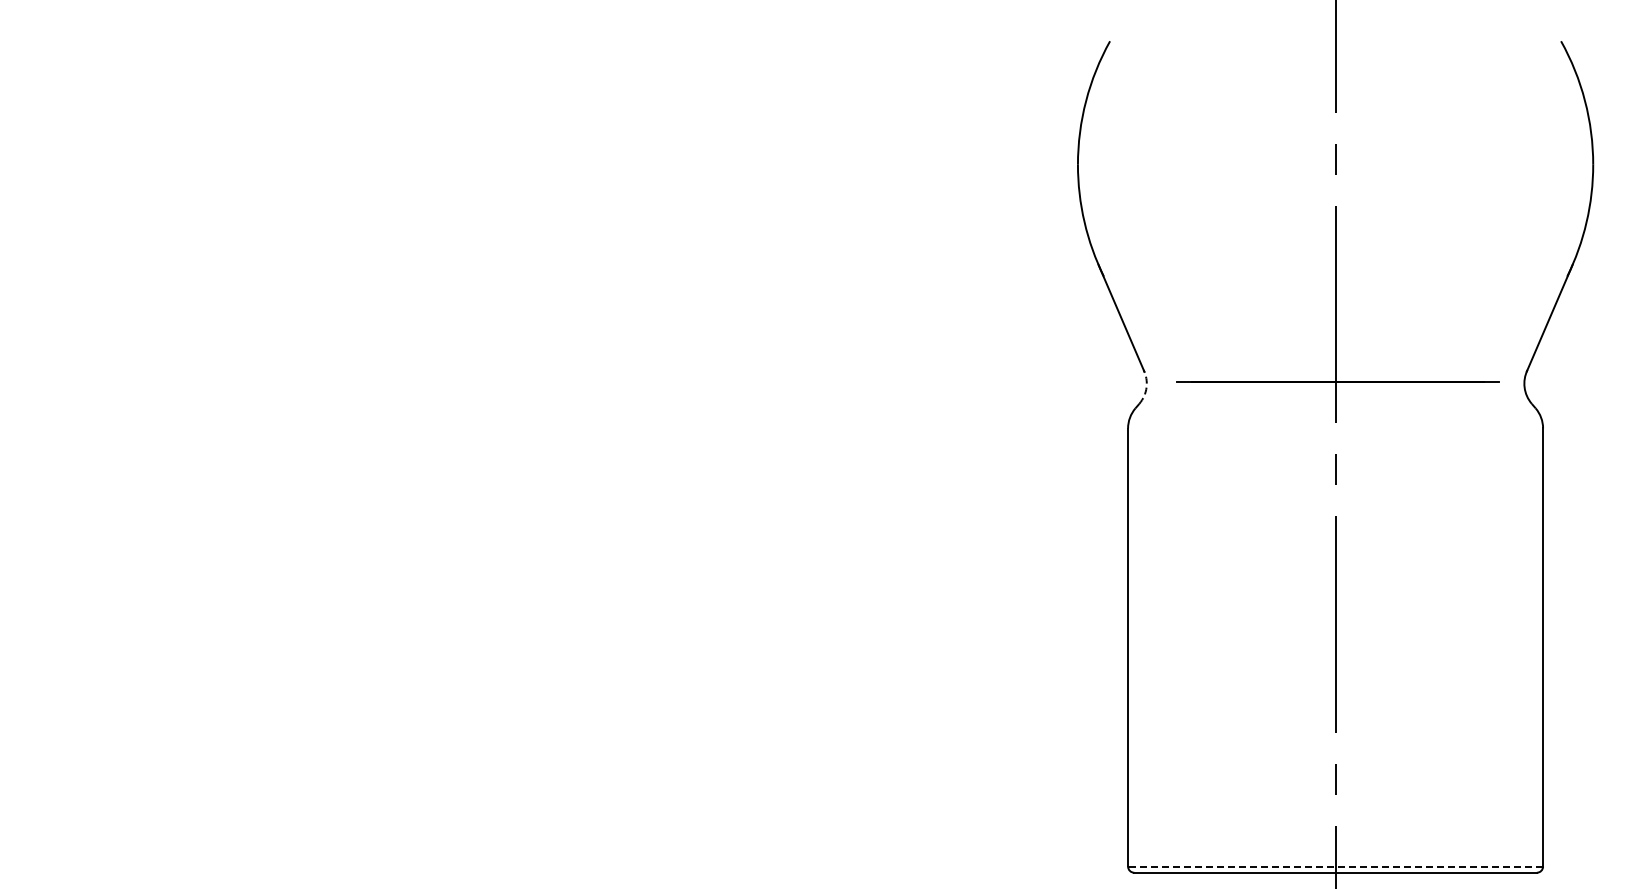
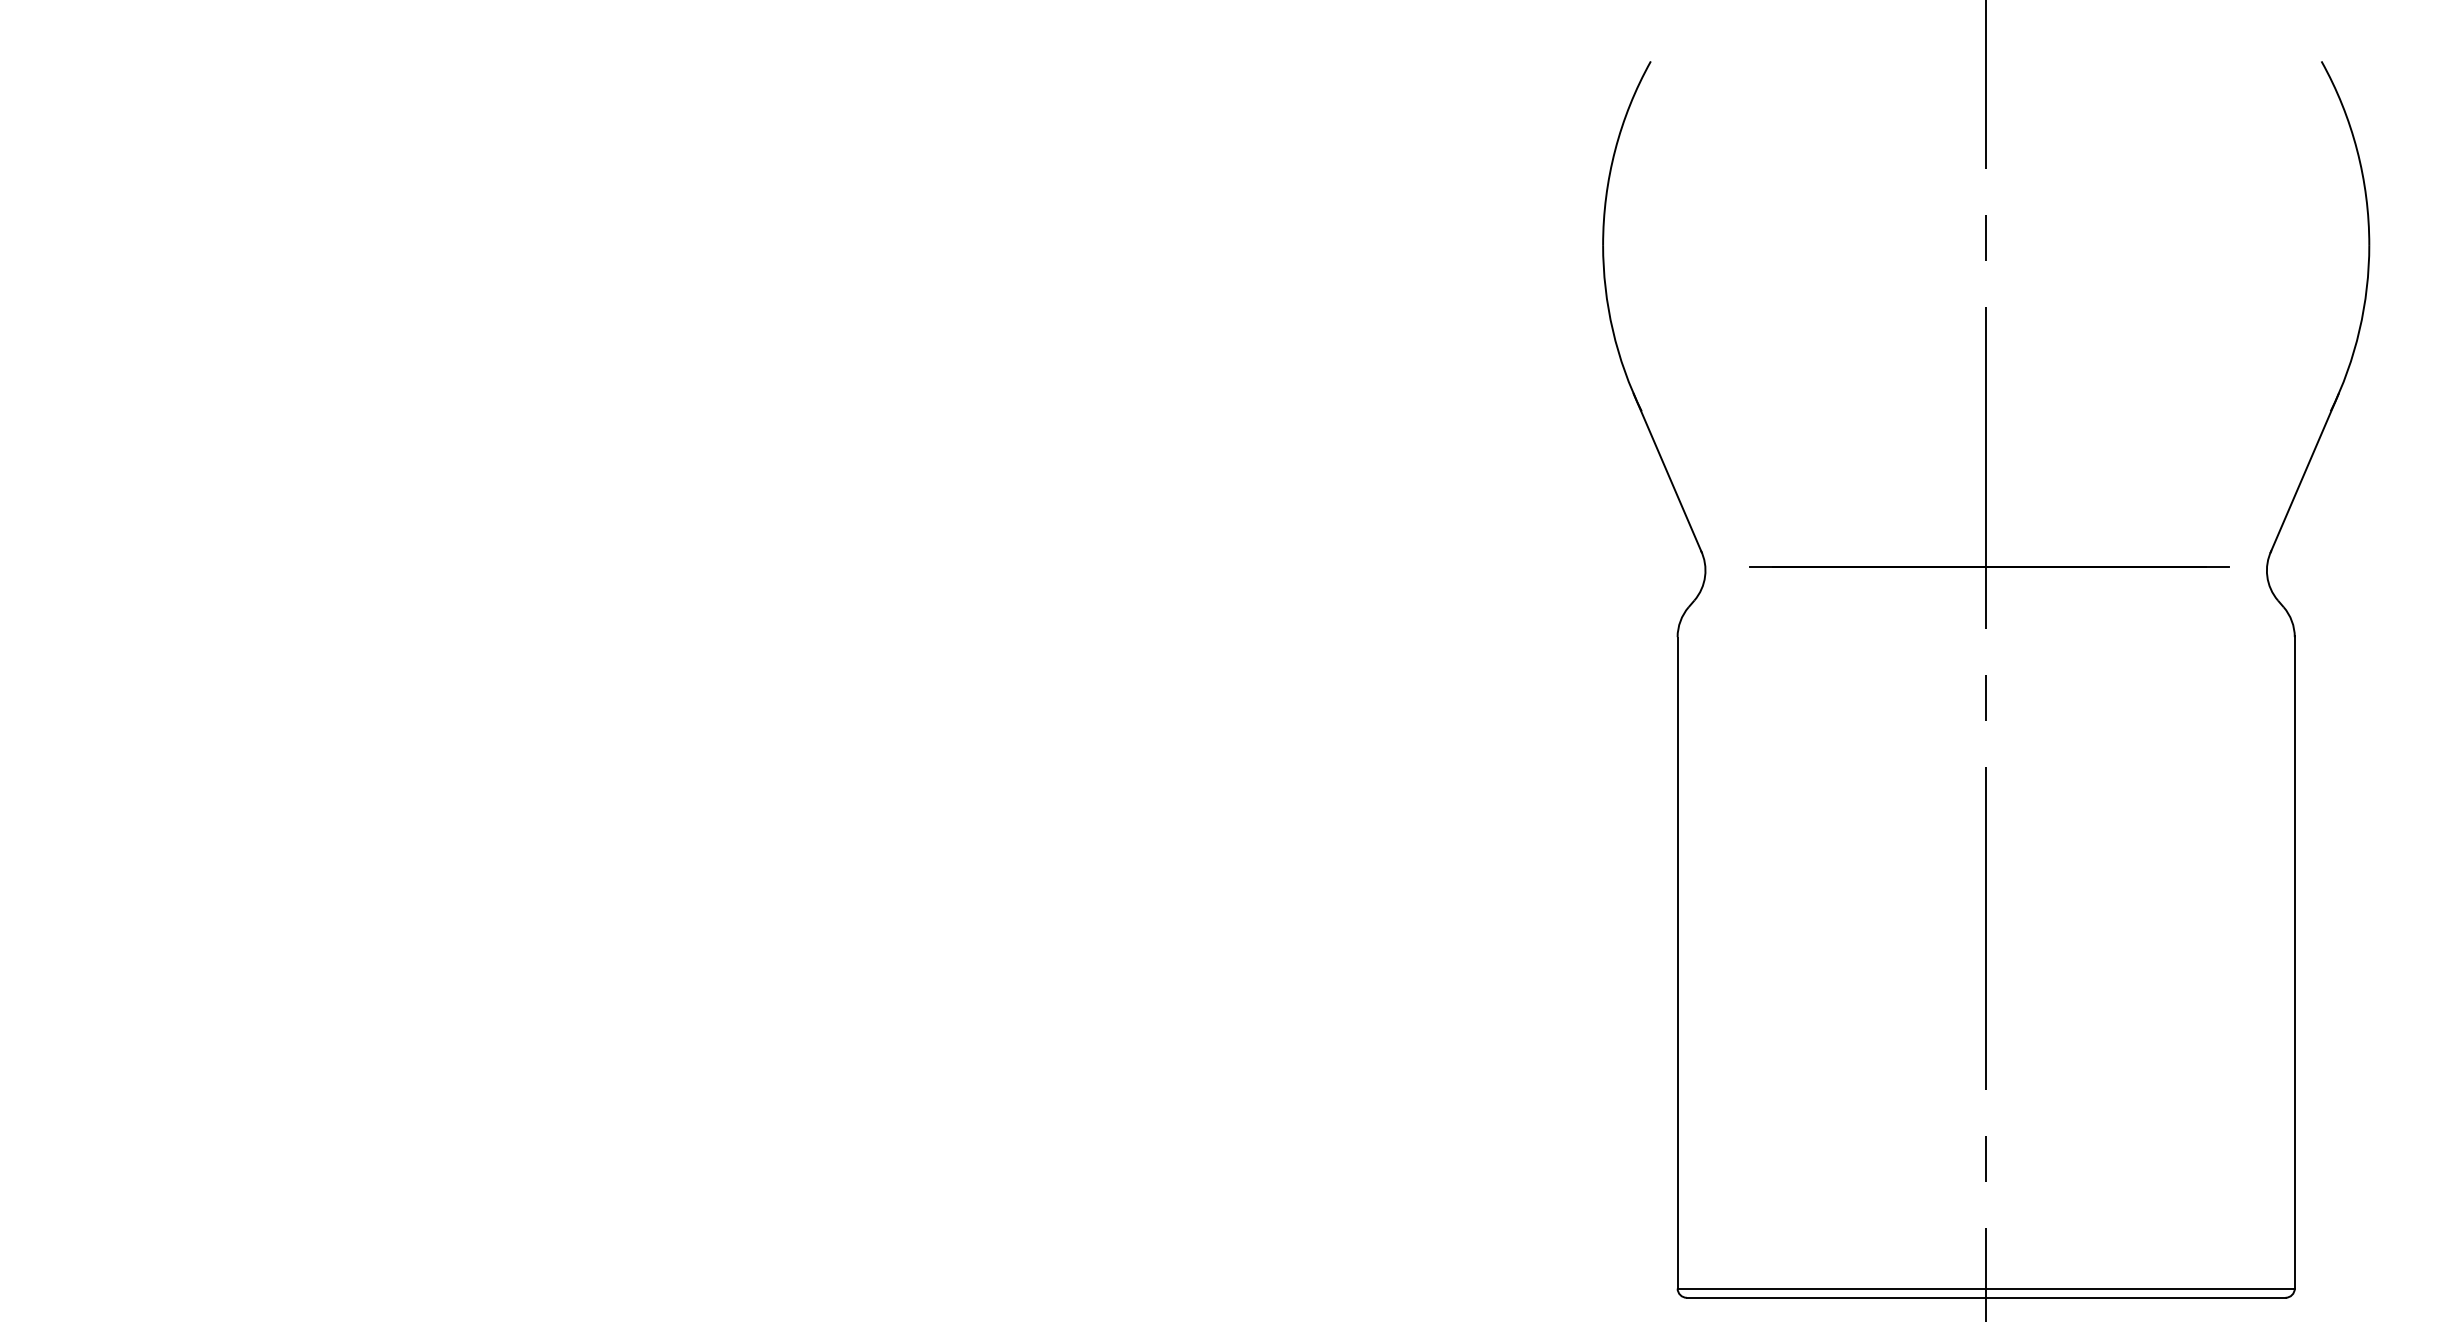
arc: (1146, 387) -> (1705, 576), dashed -> solid
line: (1335, 866) -> (1986, 1288), dashed -> solid

